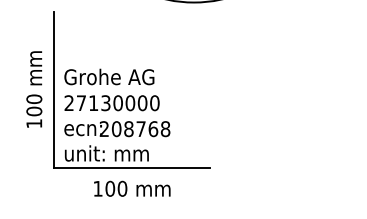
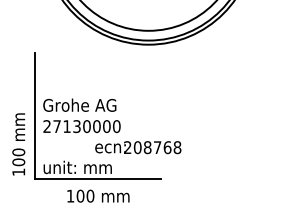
text: (33, 89) -> (18, 144), moved
text: (117, 128) -> (138, 147), moved

